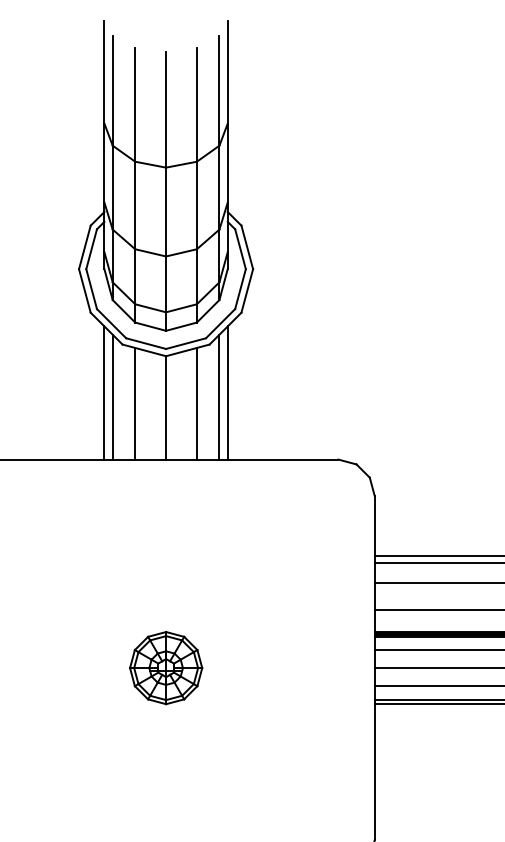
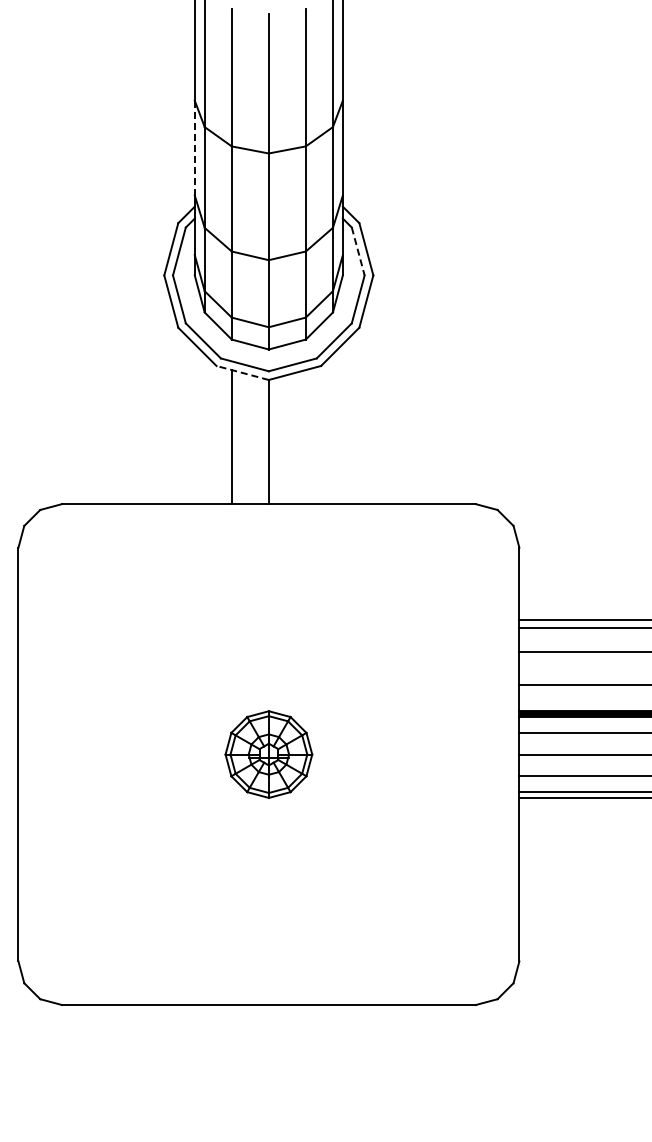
line: (104, 163) -> (194, 148), solid -> dashed
line: (240, 249) -> (358, 251), solid -> dashed
line: (144, 349) -> (242, 372), solid -> dashed
line: (104, 393) -> (194, 424), removed
line: (227, 393) -> (342, 424), removed
line: (112, 397) -> (204, 429), removed
line: (219, 397) -> (332, 429), removed
line: (196, 404) -> (305, 437), removed

